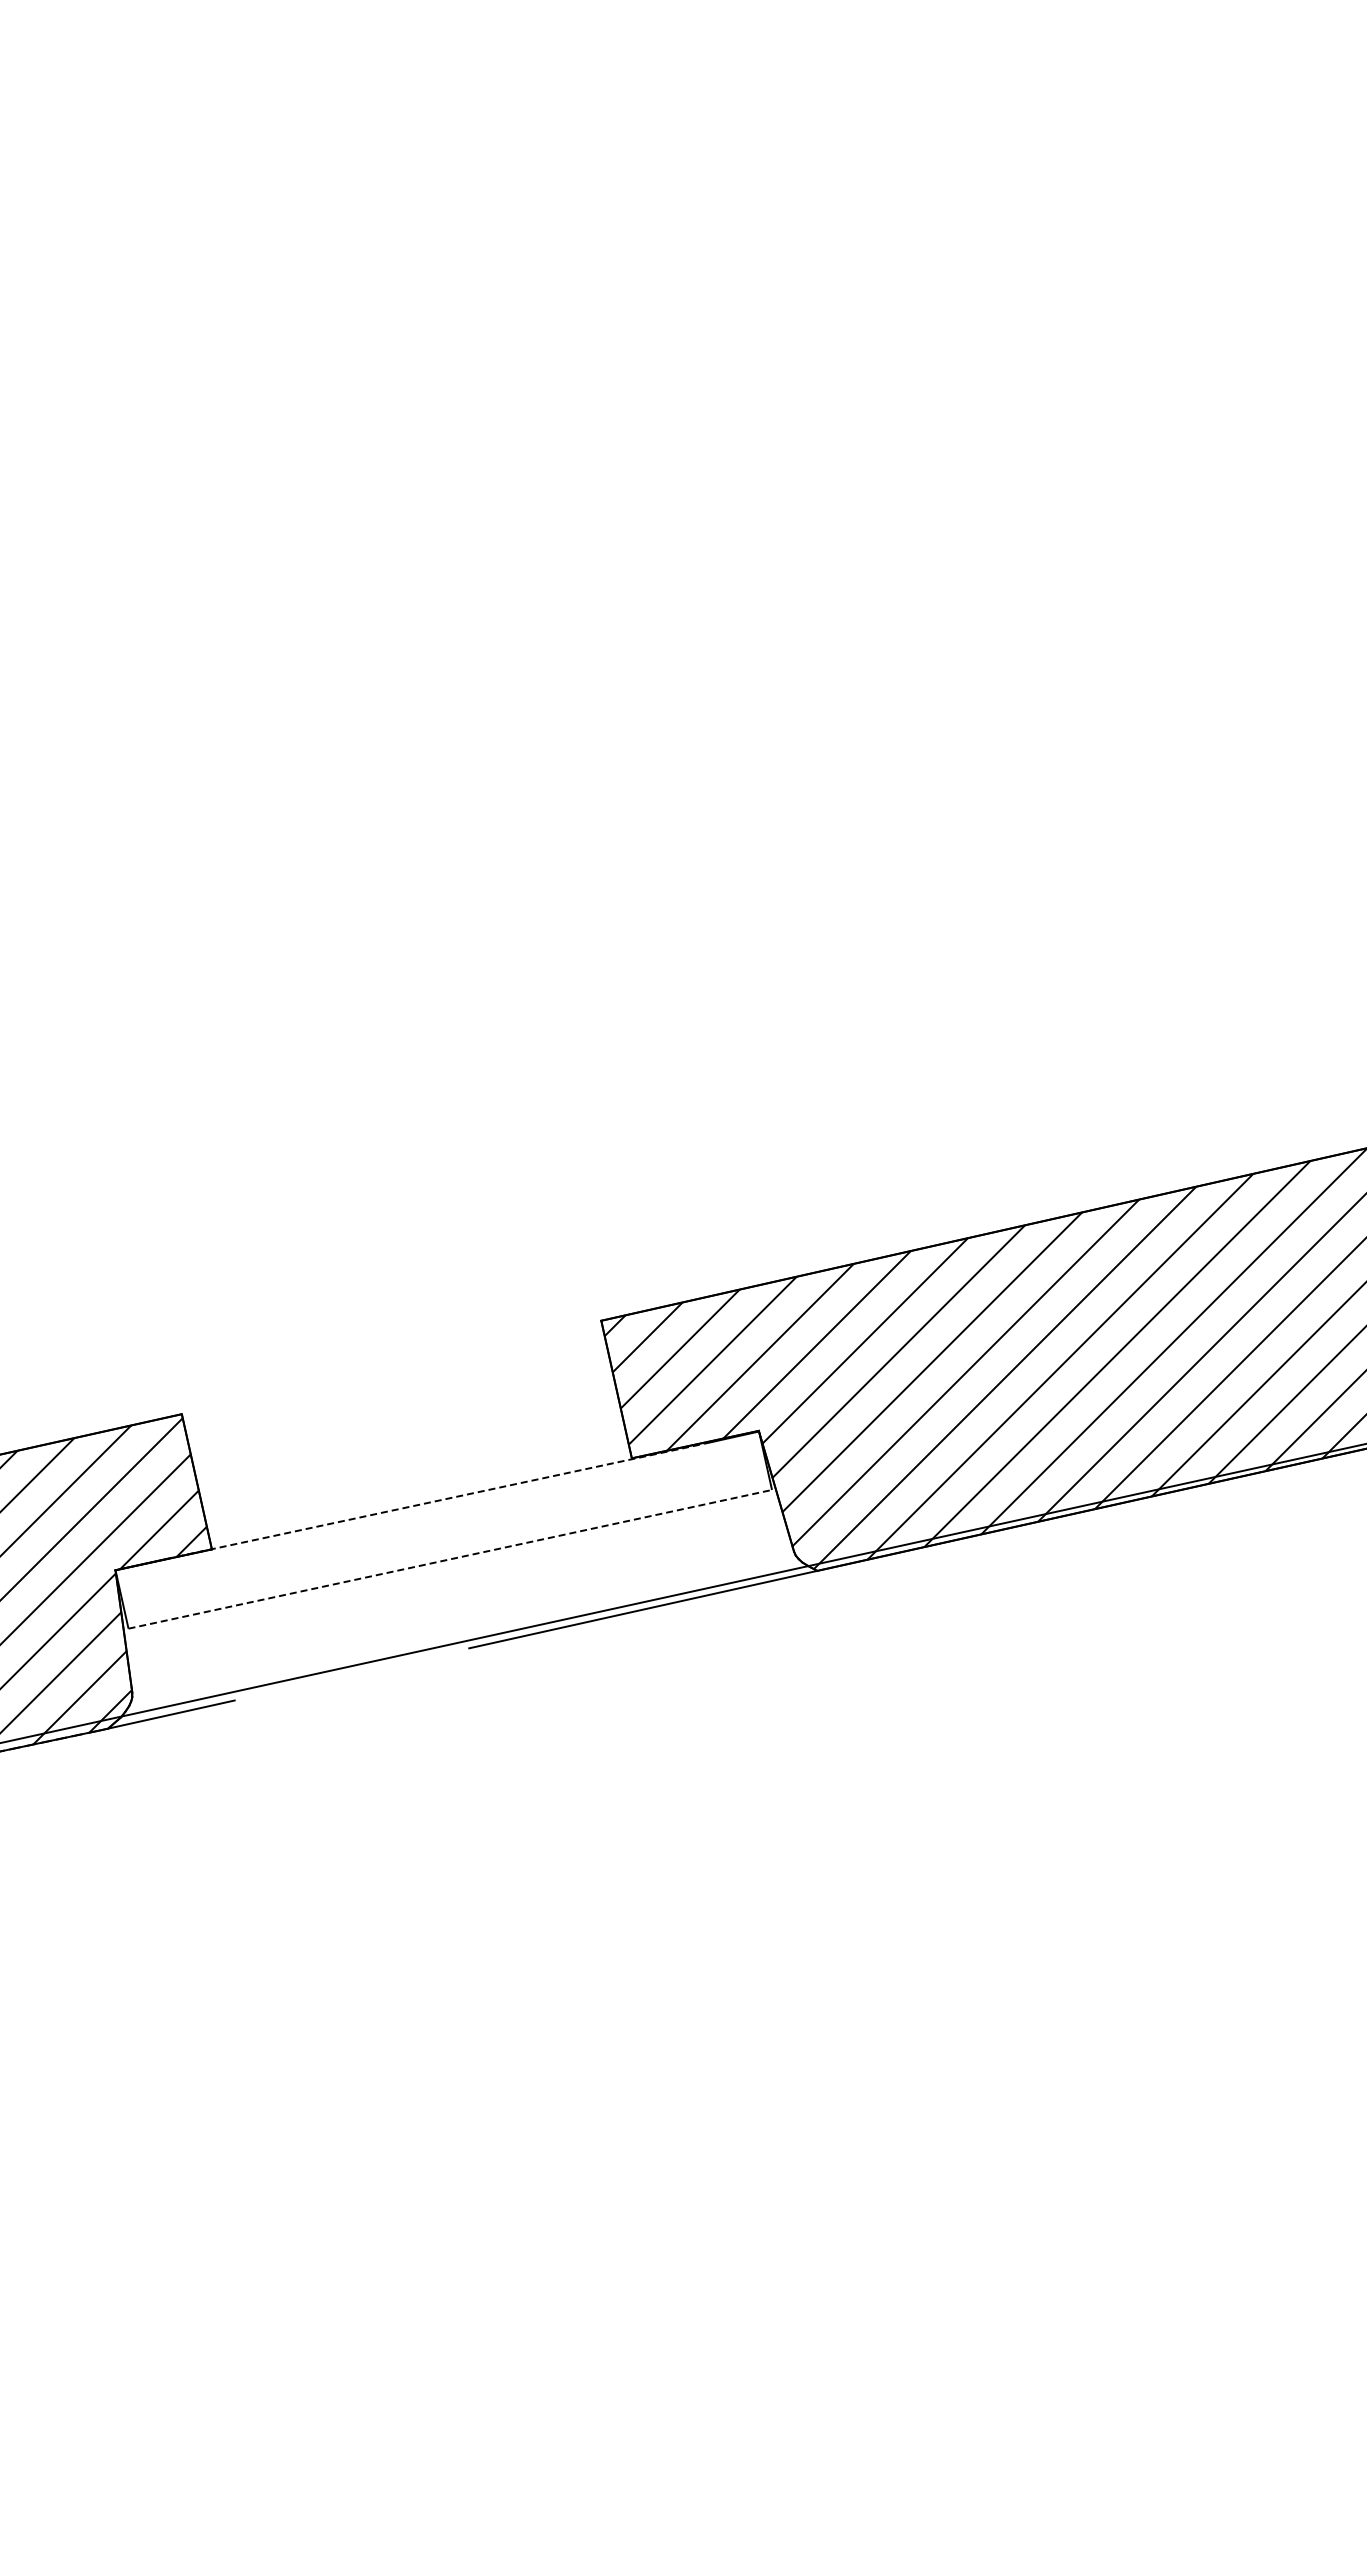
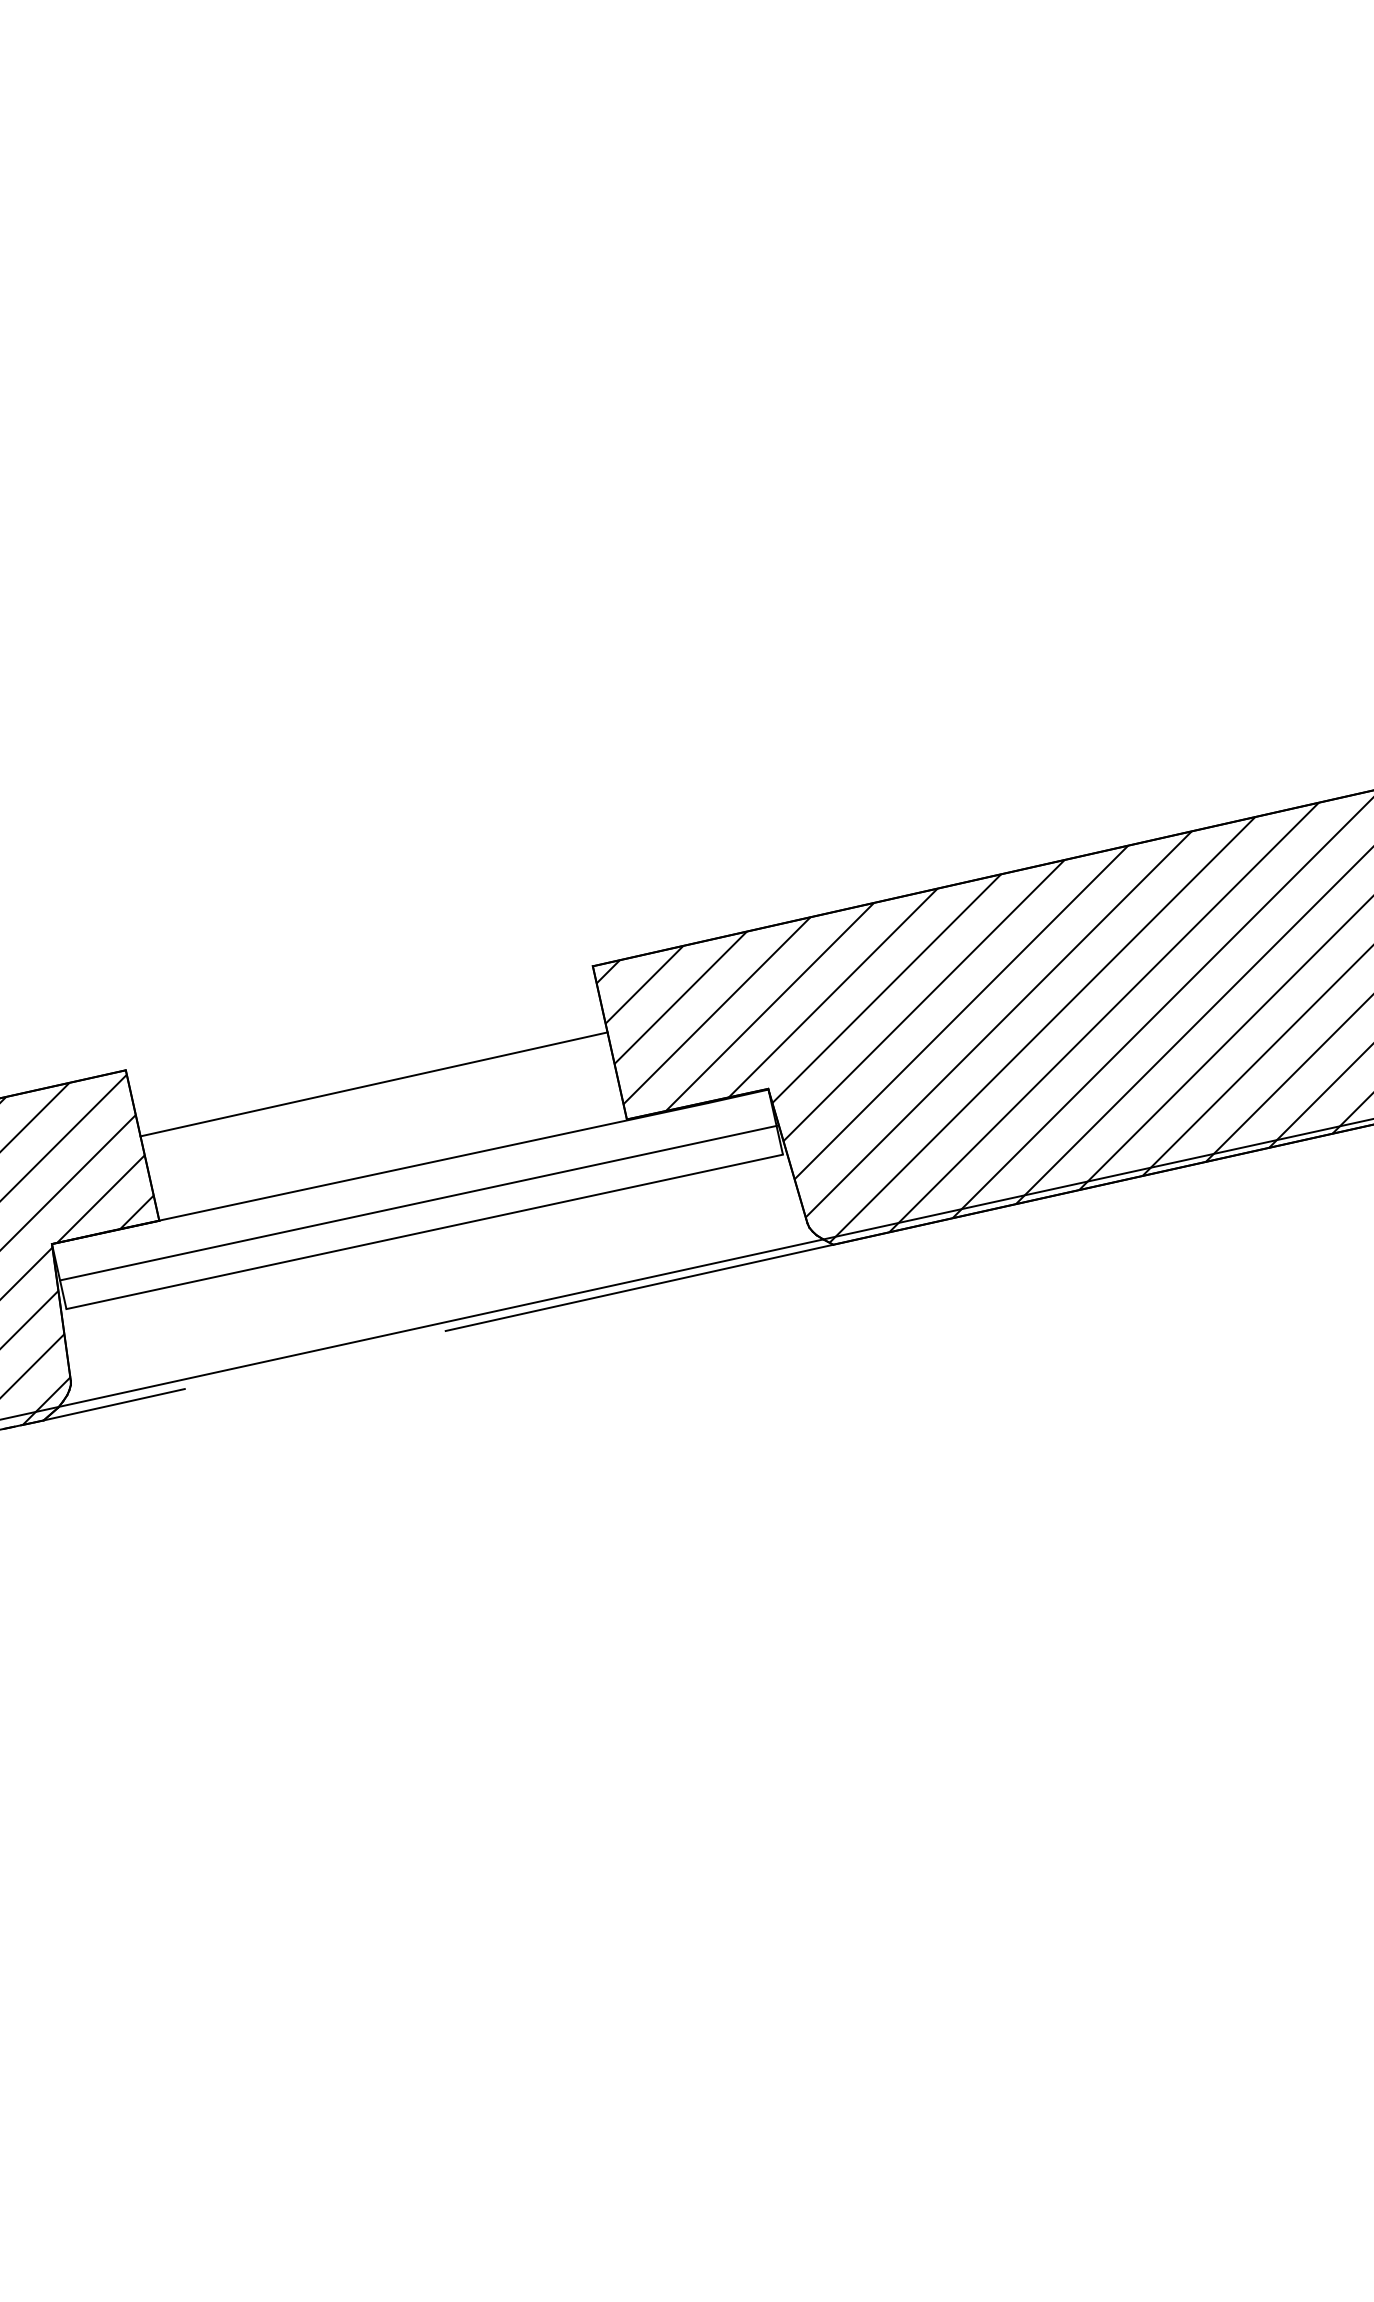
line: (404, 1426) -> (373, 1083), added
line: (435, 1501) -> (408, 1167), dashed -> solid
line: (444, 1532) -> (418, 1202), added
line: (450, 1559) -> (424, 1232), dashed -> solid

